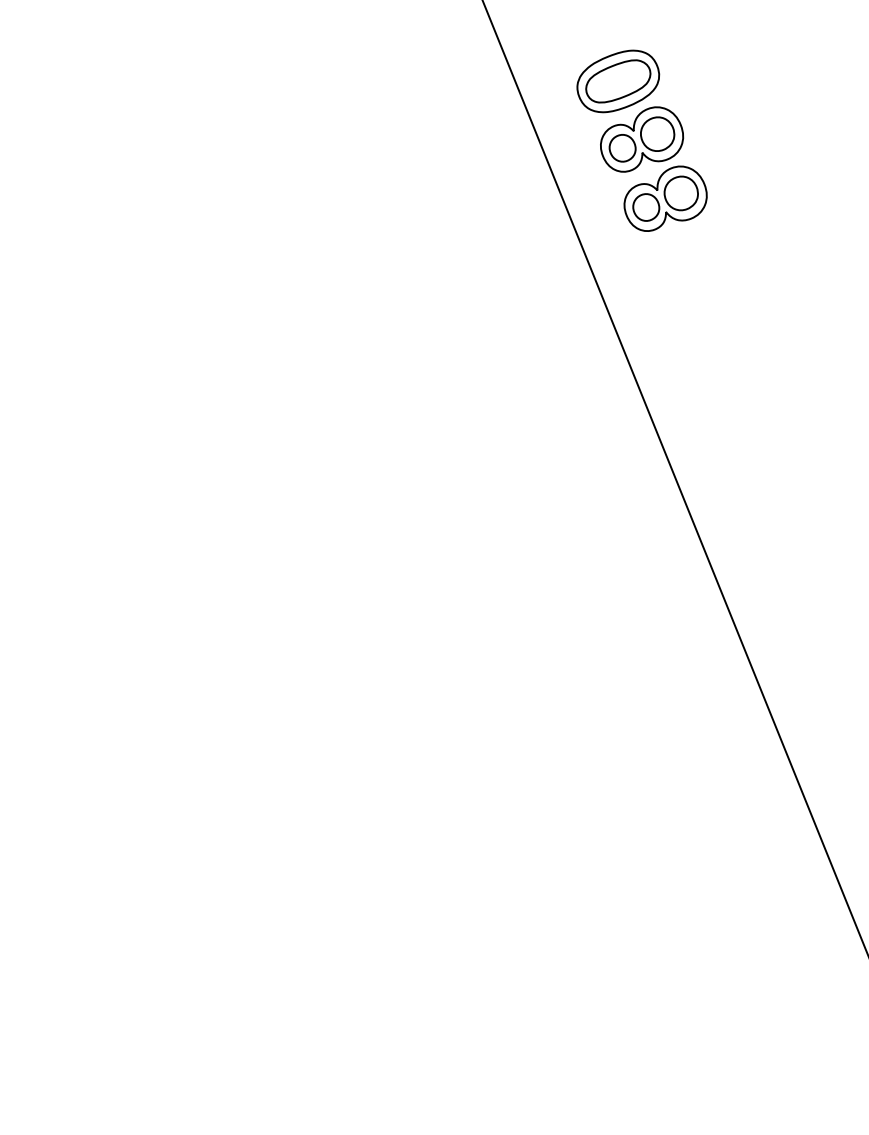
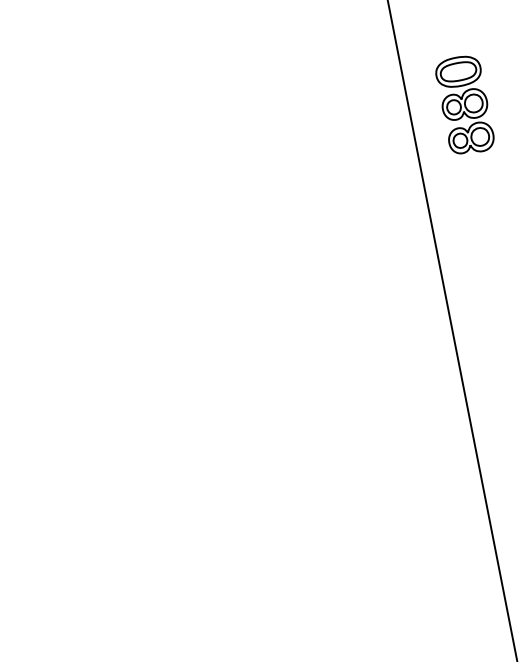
part: (640, 139) -> (464, 104), moved

